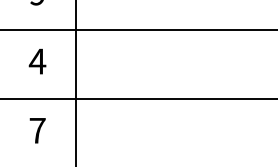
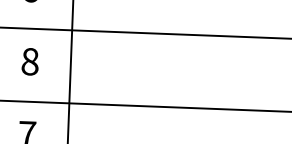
text: (37, 61) -> (30, 61), 4 -> 8

